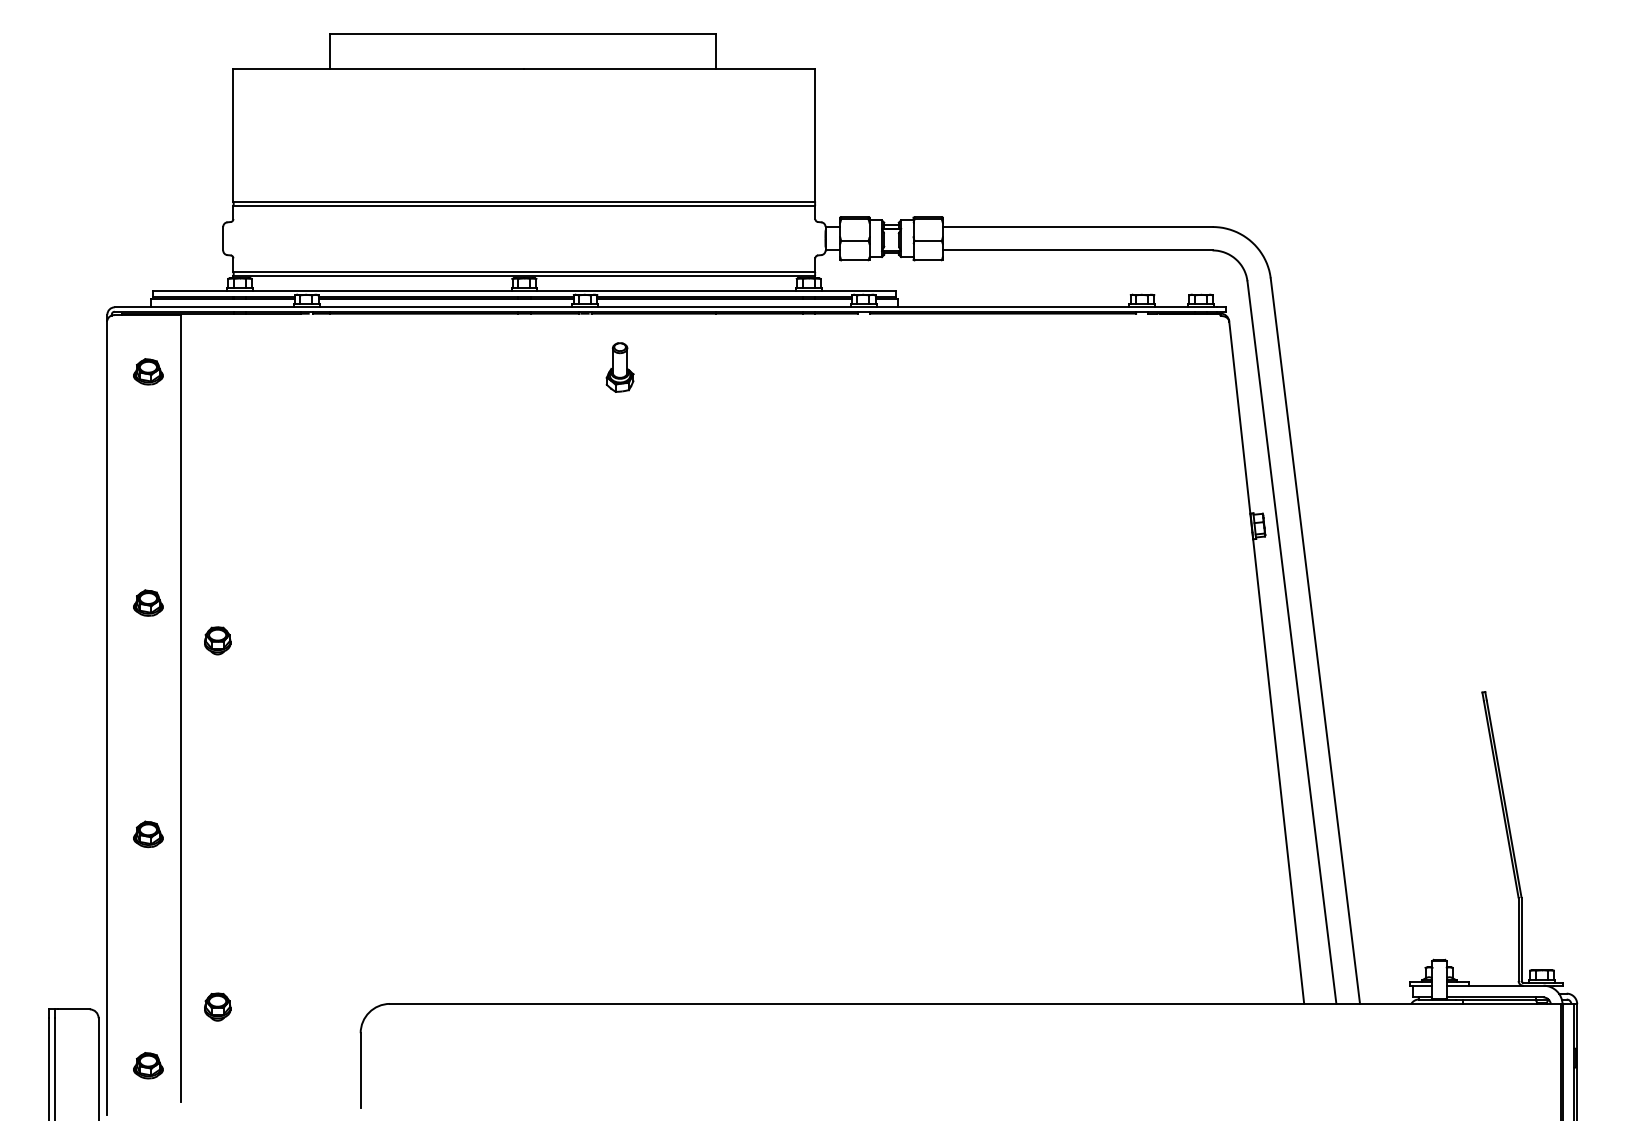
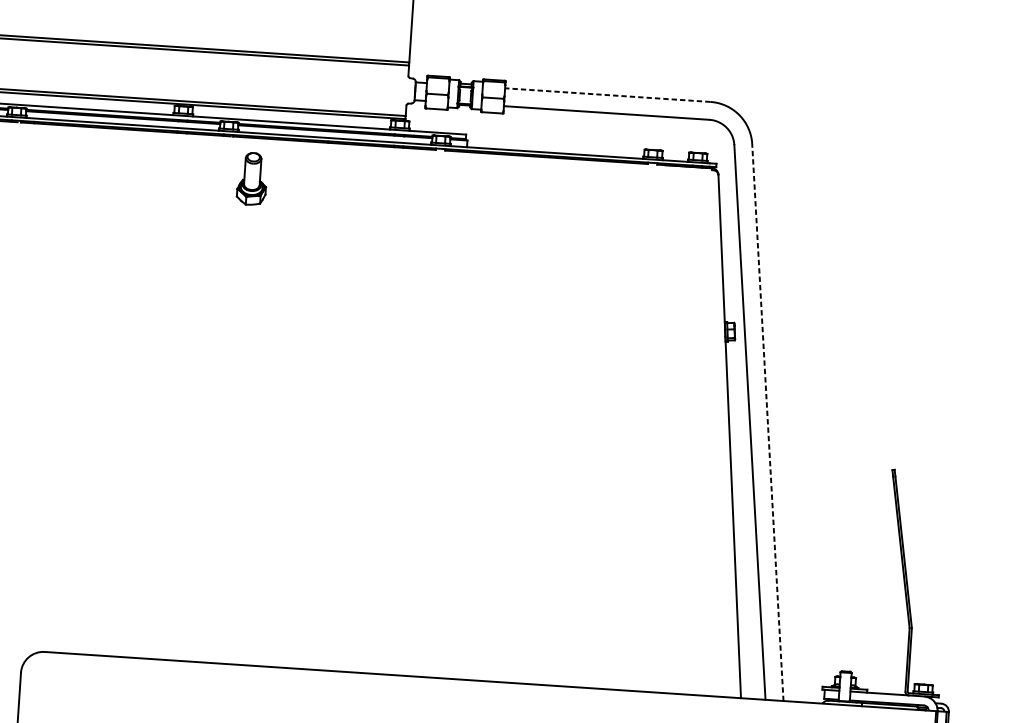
line: (1077, 227) -> (607, 95), solid -> dashed
part: (619, 367) -> (251, 178), size x1.4
line: (1315, 640) -> (767, 422), solid -> dashed

